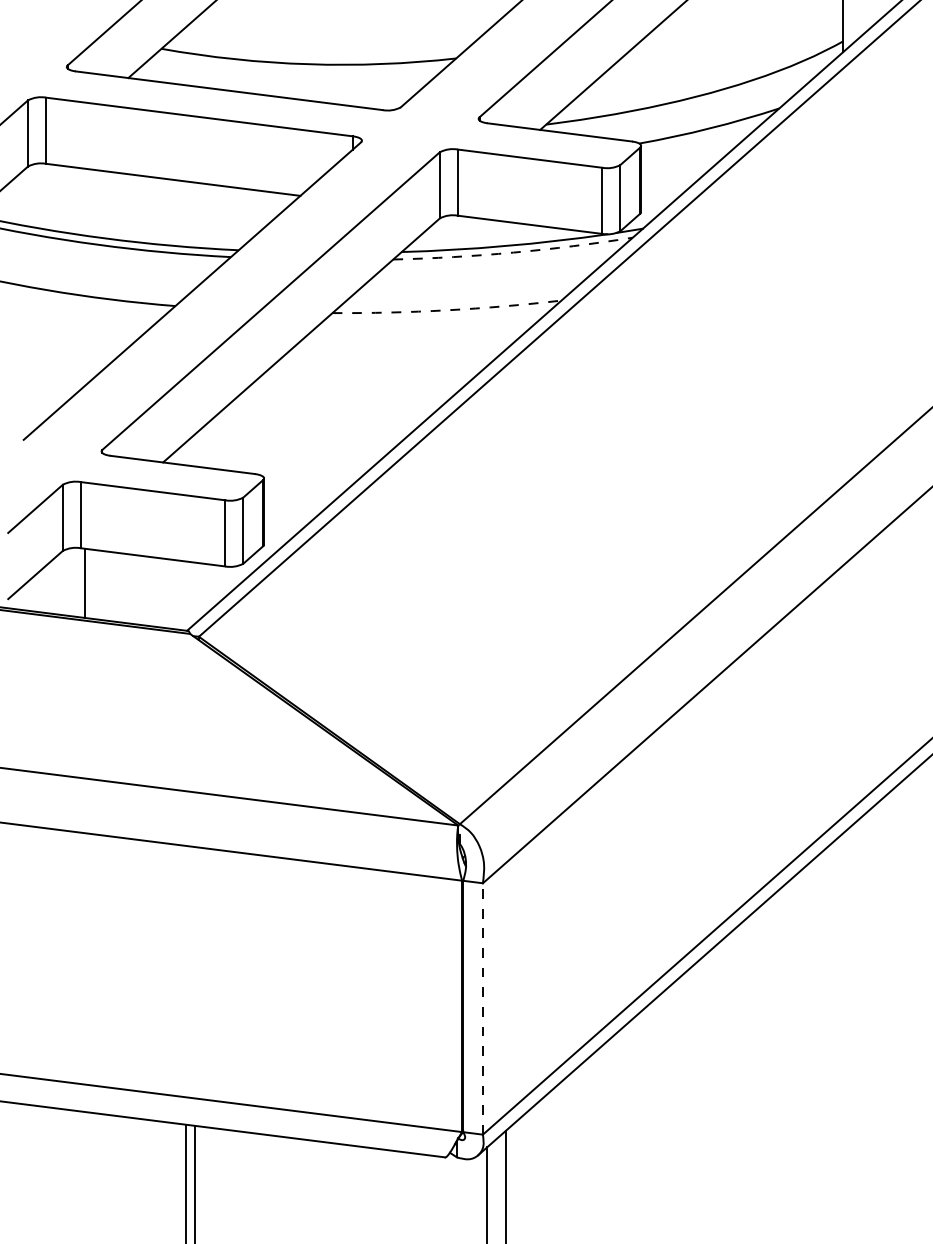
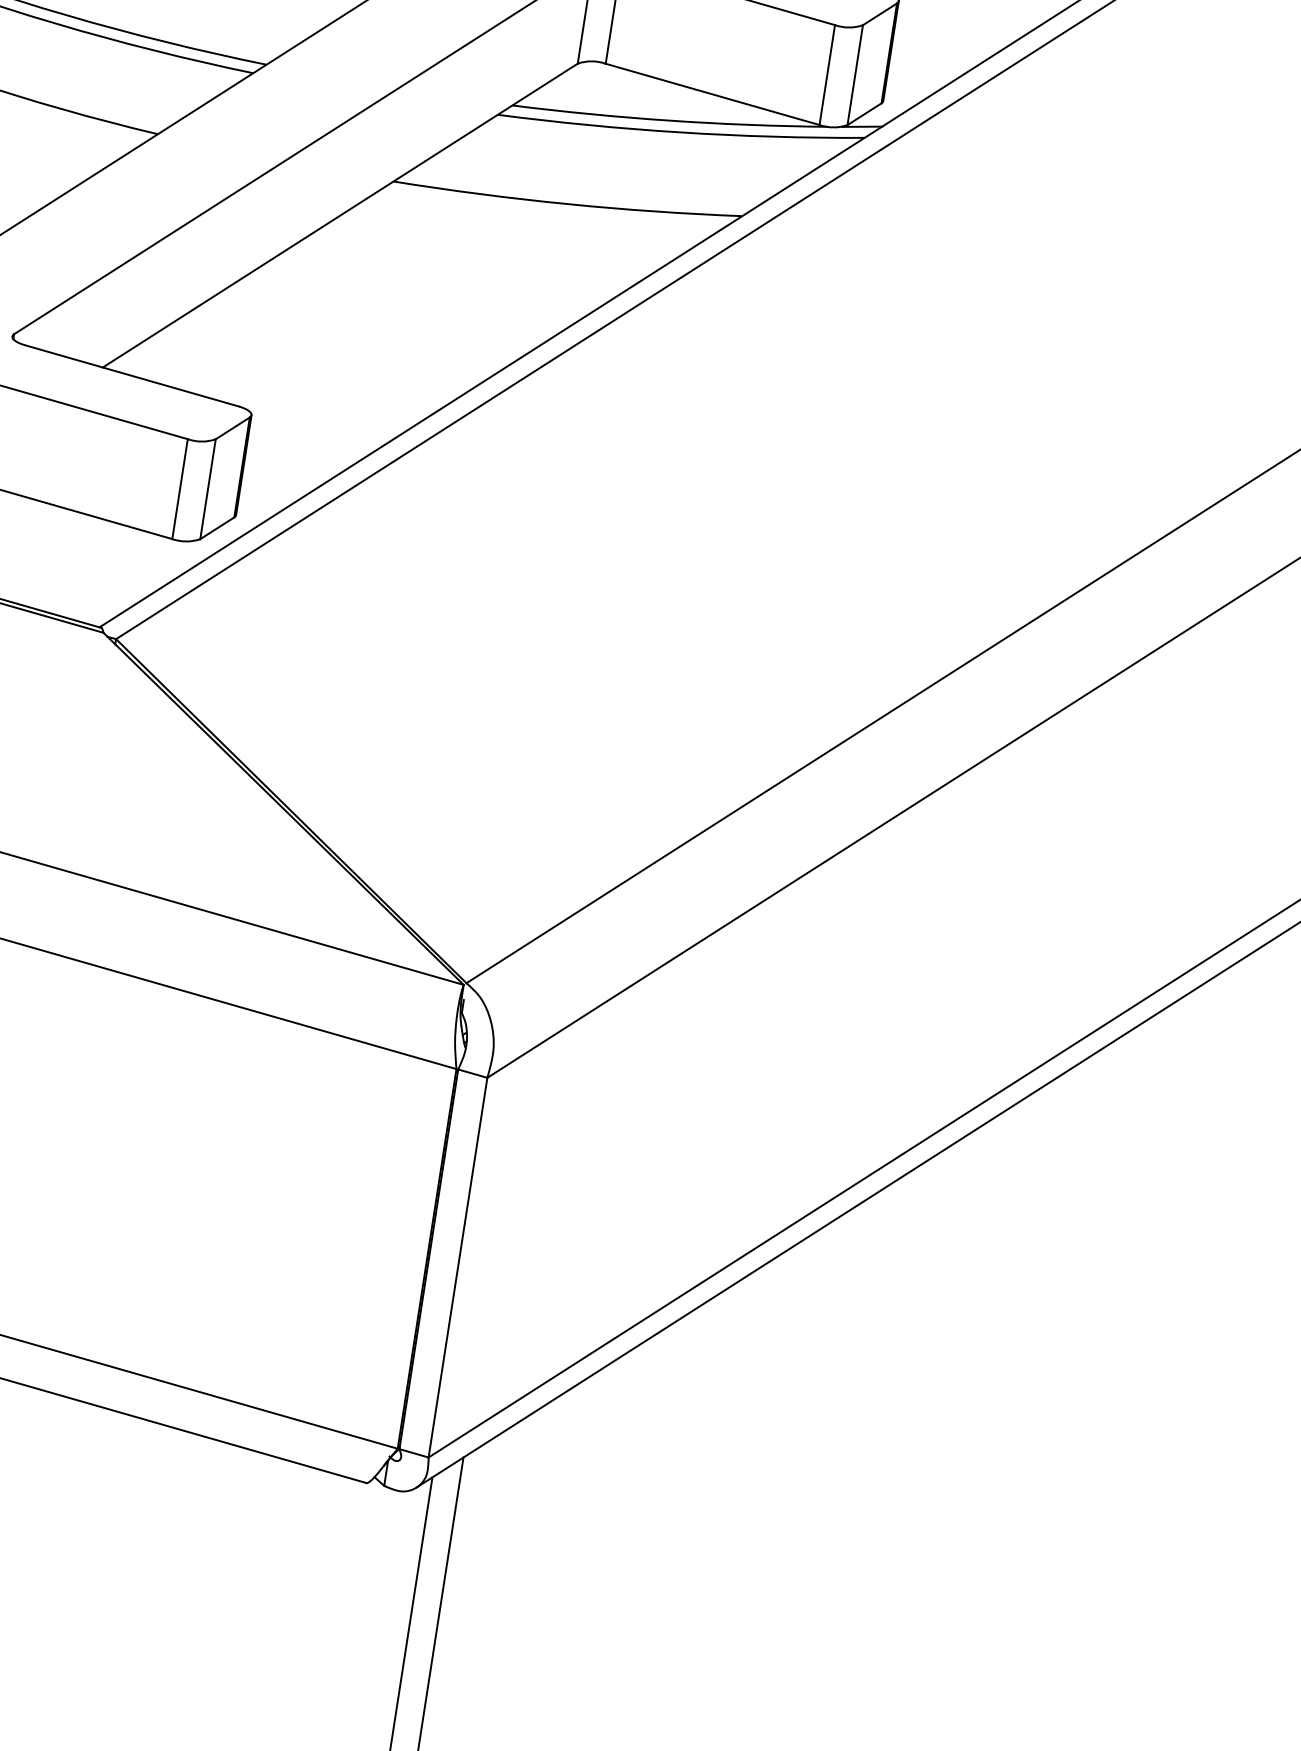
arc: (513, 252) -> (681, 132), dashed -> solid
arc: (447, 310) -> (567, 204), dashed -> solid
line: (482, 1008) -> (457, 1266), dashed -> solid

